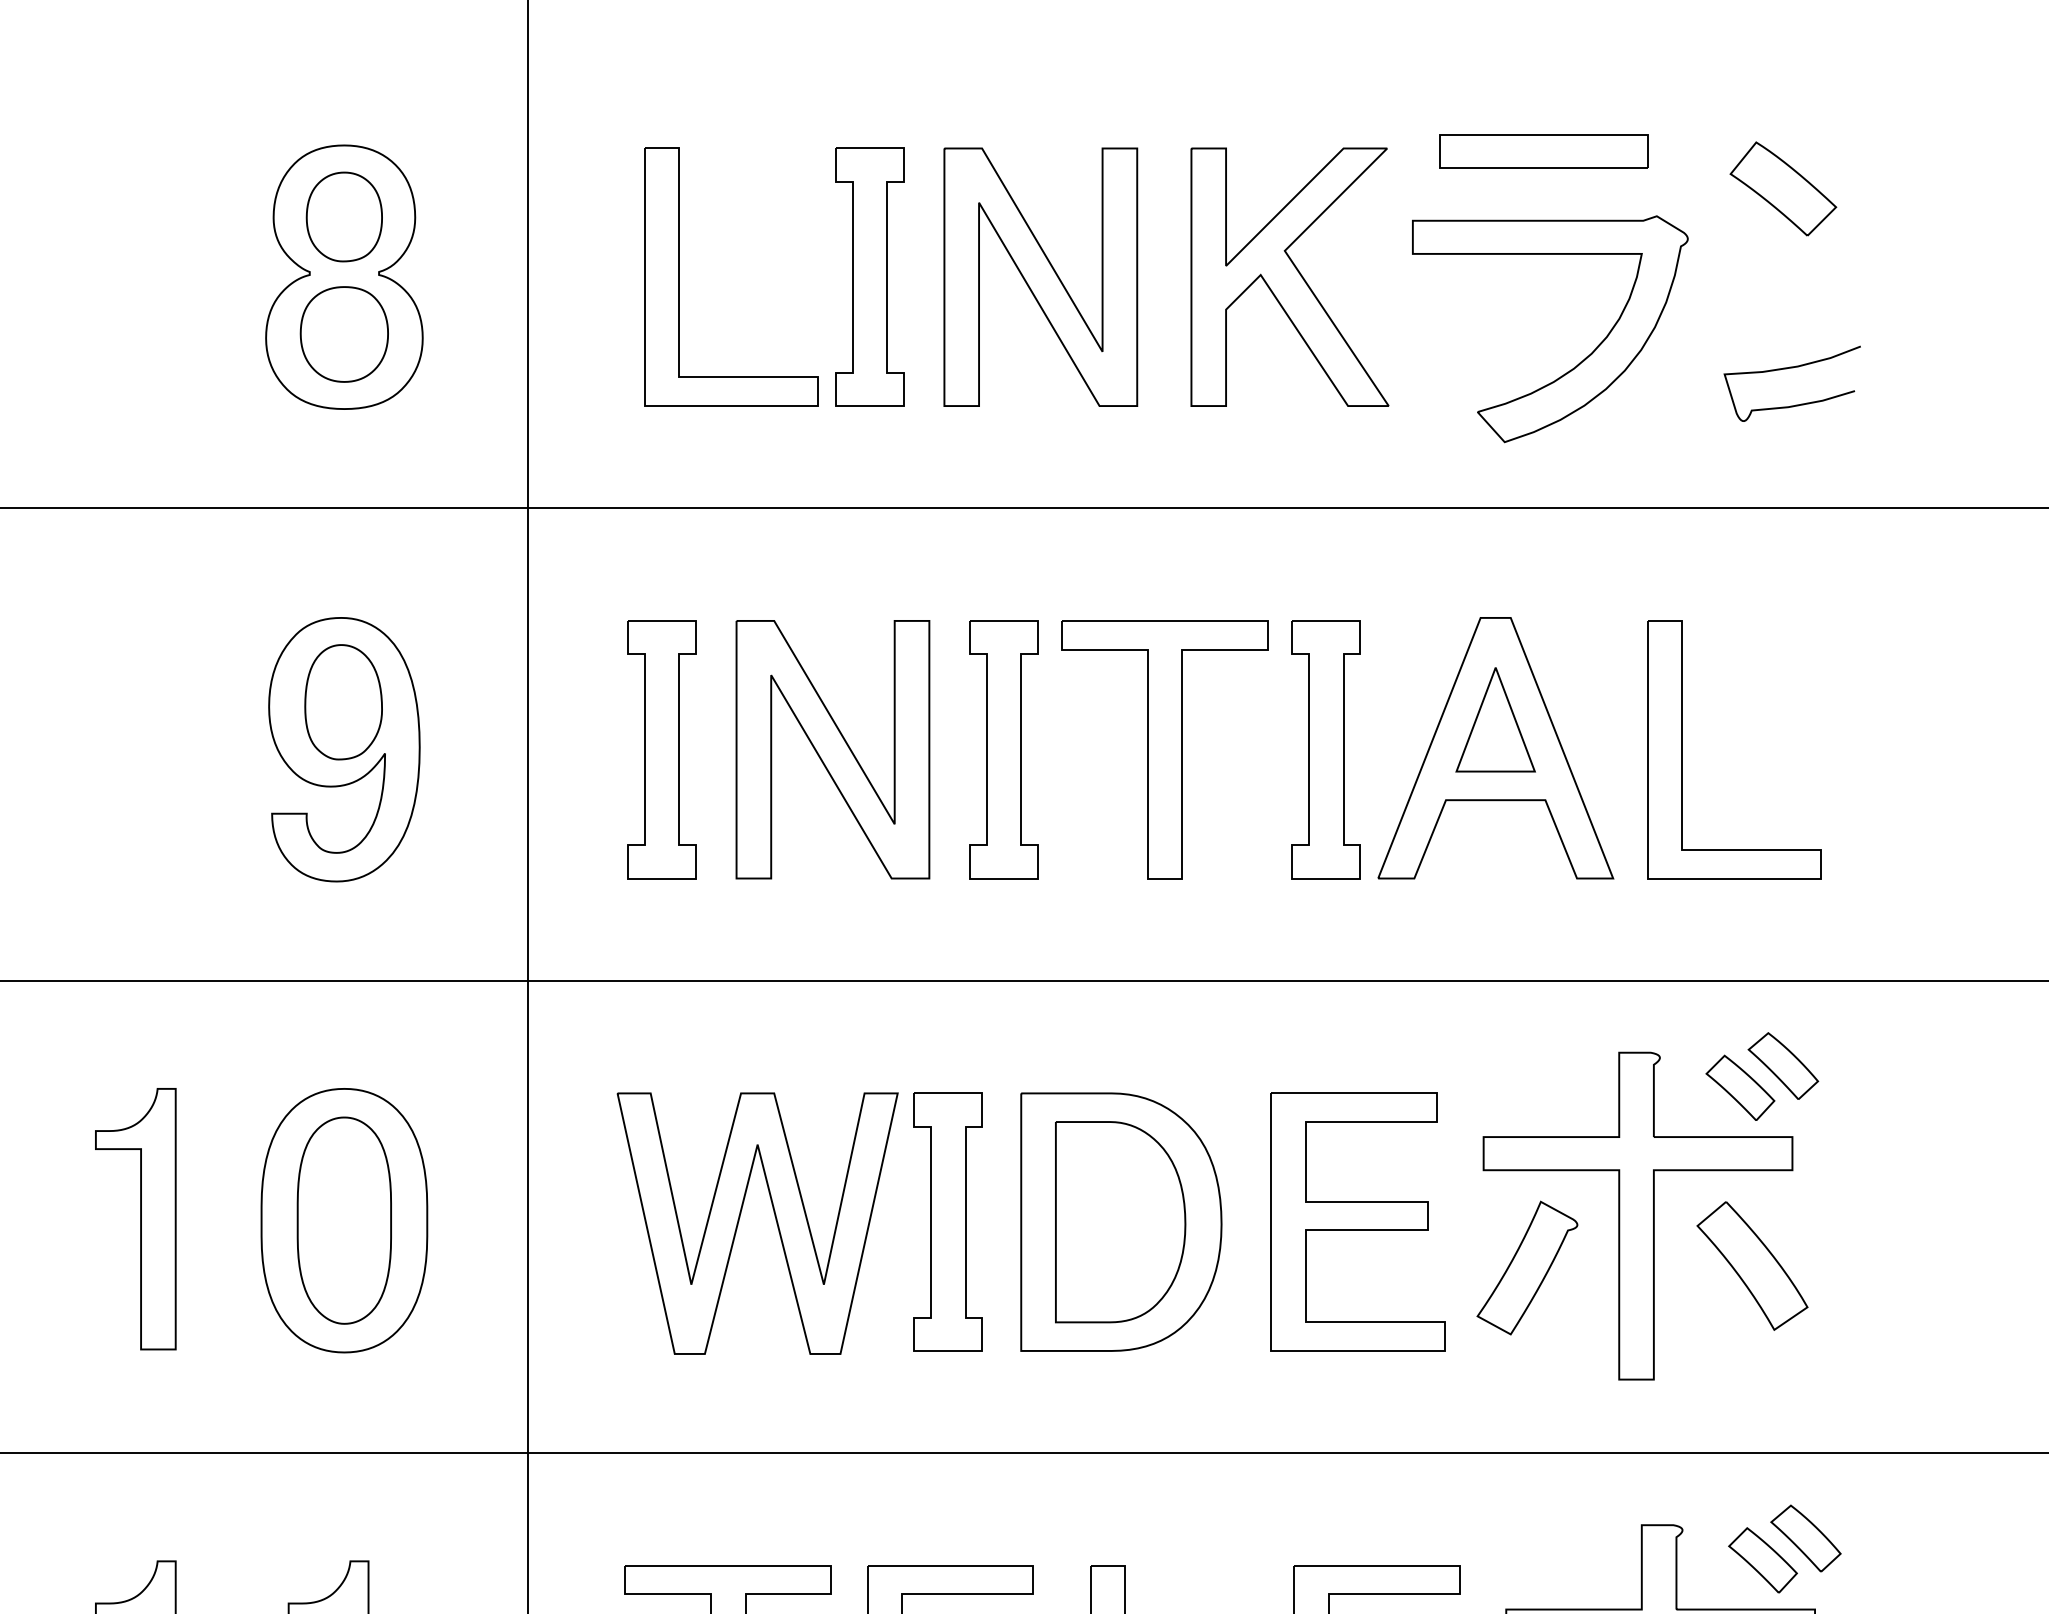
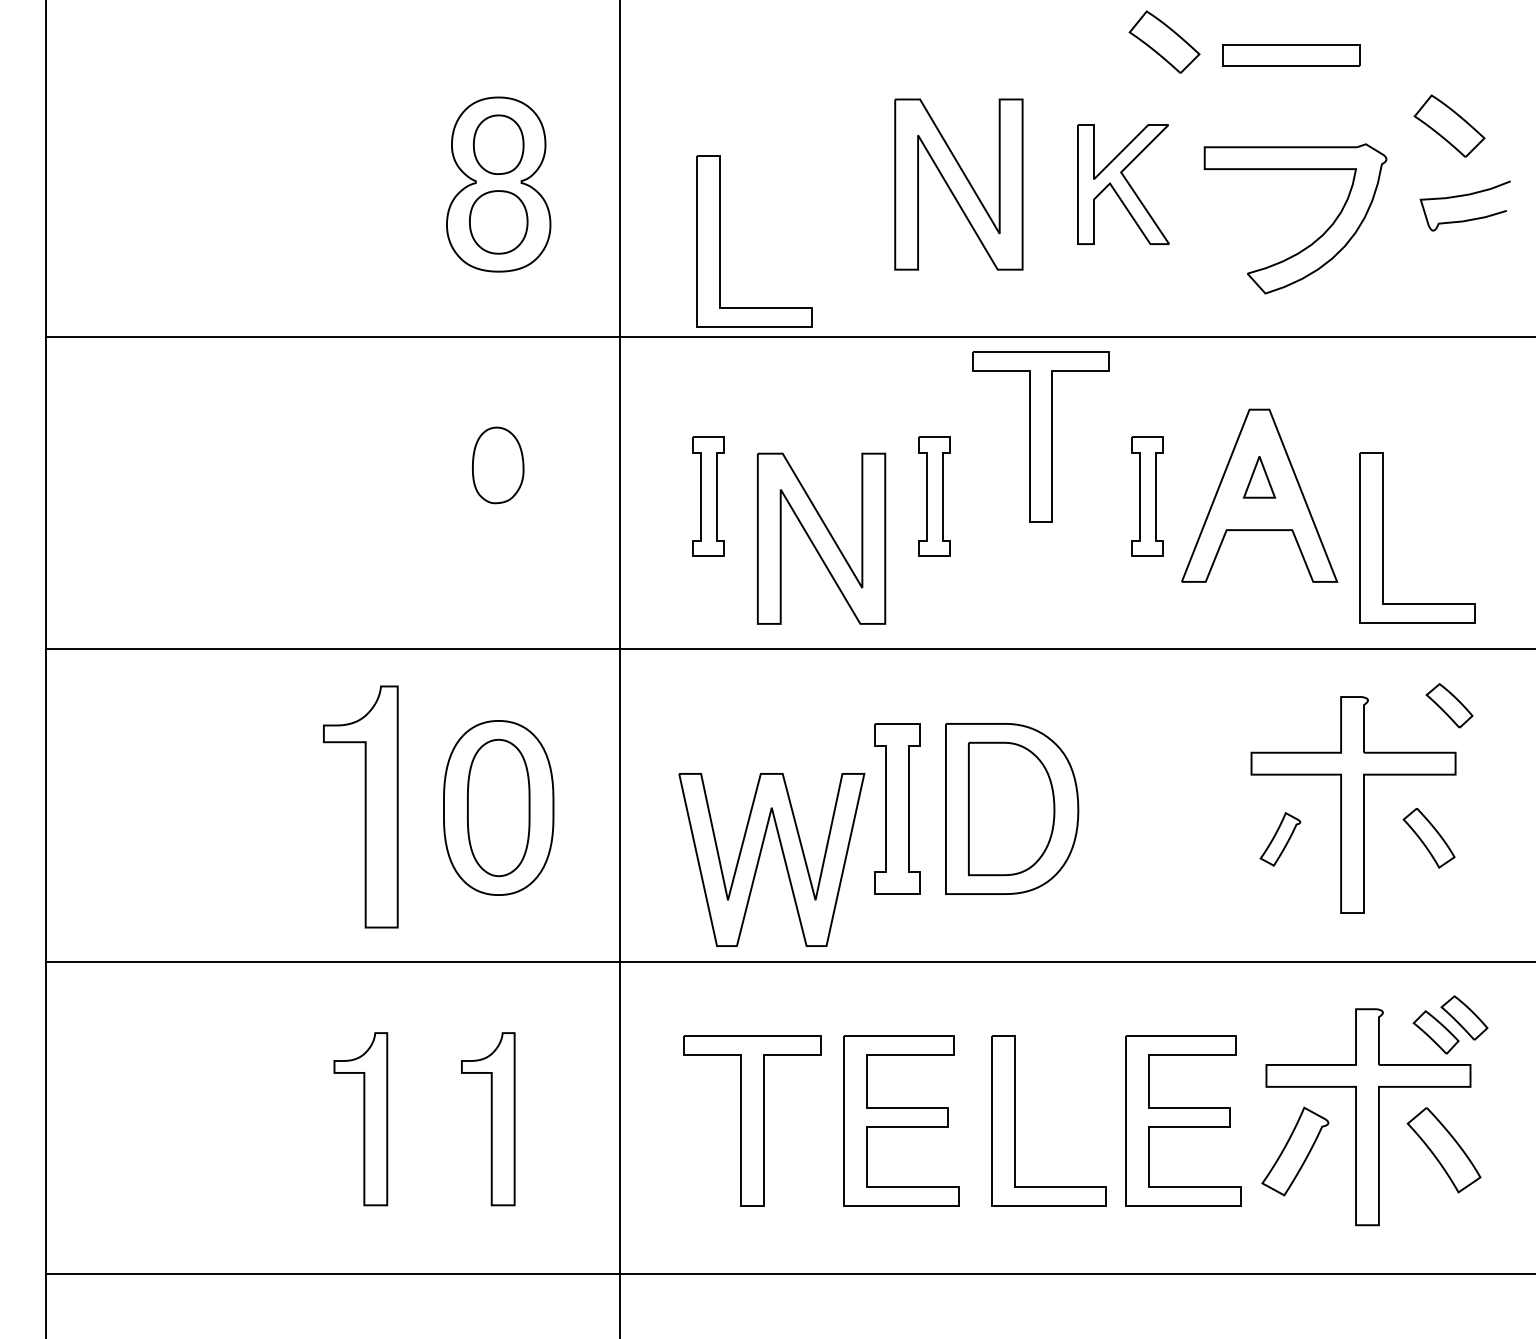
part: (1351, 60) -> (1164, 41), added
part: (1544, 151) -> (1291, 55), moved
part: (680, 277) -> (720, 241), moved
part: (869, 277) -> (845, 184), removed
part: (1289, 277) -> (1123, 184), size x0.7
curve: (1790, 369) -> (1464, 196), moved
part: (1495, 720) -> (1259, 477), size x0.6
part: (344, 749) -> (498, 496), removed
part: (661, 749) -> (708, 496), size x0.7
part: (832, 749) -> (821, 538), moved
part: (1003, 749) -> (934, 496), size x0.7
part: (1164, 749) -> (1040, 436), moved
part: (1326, 749) -> (1147, 496), size x0.7
part: (1683, 749) -> (1383, 537), moved
part: (1739, 1088) -> (1420, 720), removed
part: (135, 1218) -> (360, 806), size x1.4
part: (740, 1219) -> (760, 857), moved
part: (1358, 1221) -> (1168, 808), removed
part: (1751, 1266) -> (1428, 838), size x0.7
part: (1527, 1268) -> (1280, 839), size x0.6

